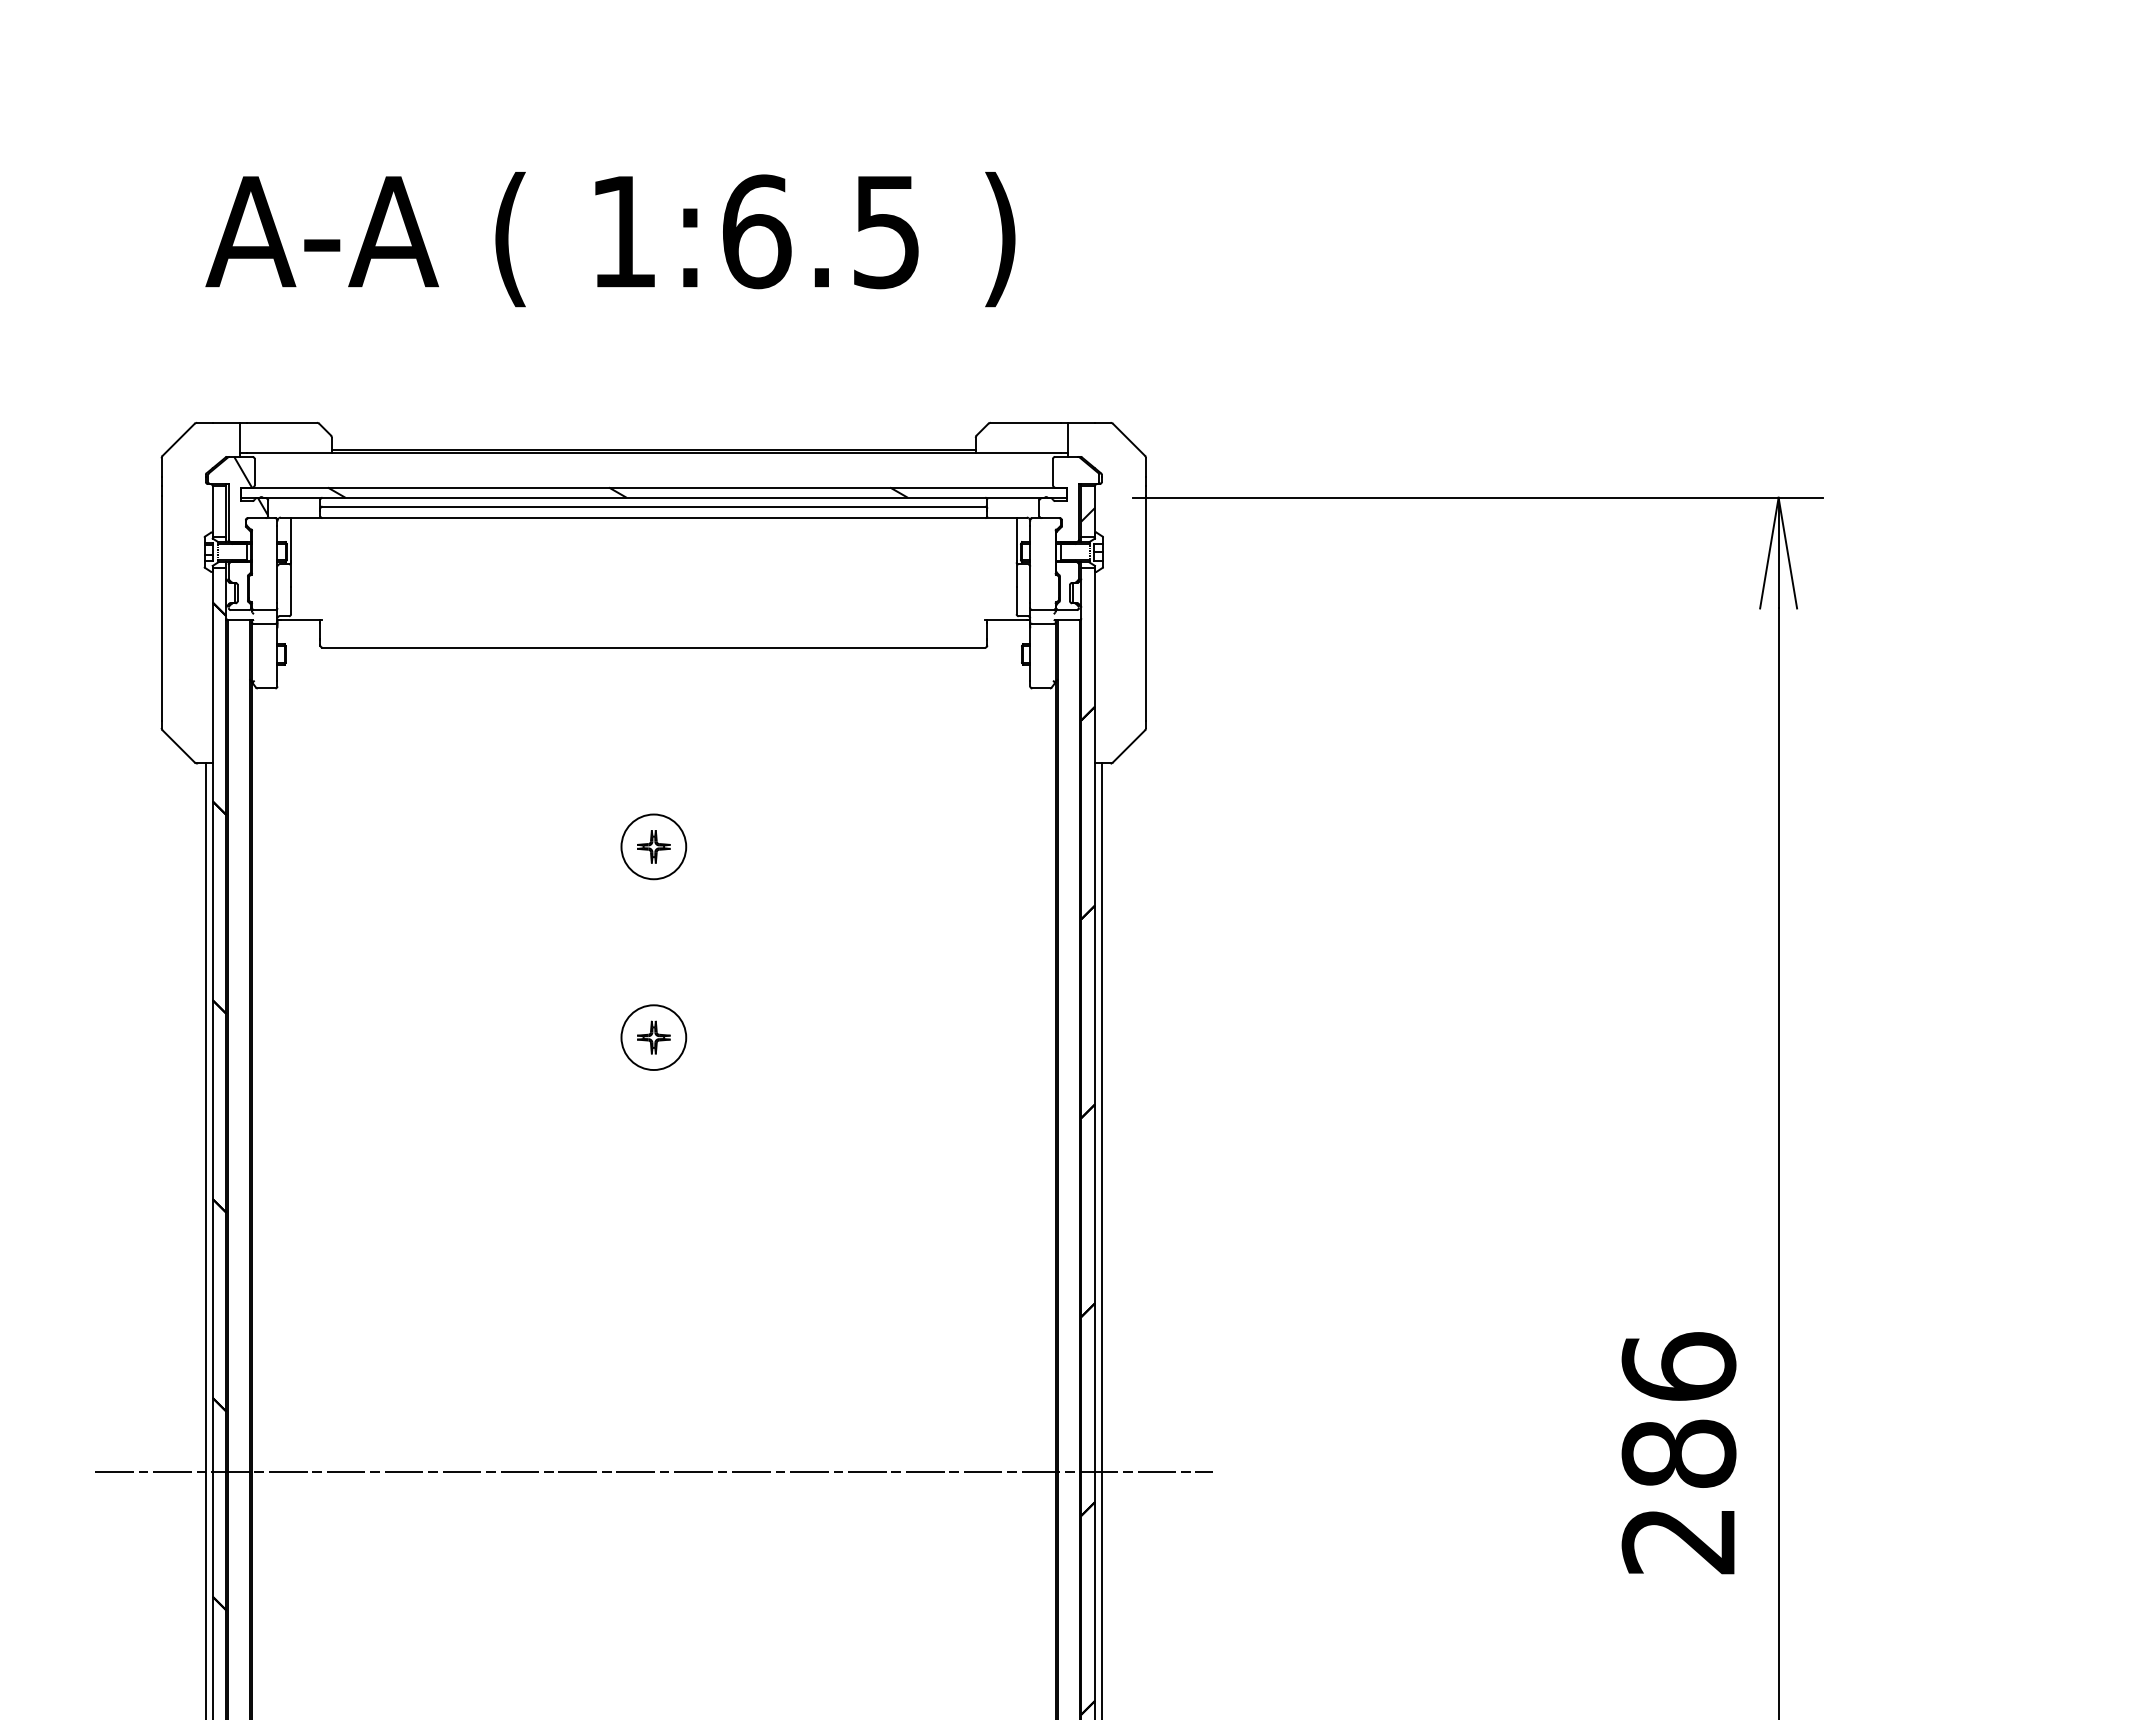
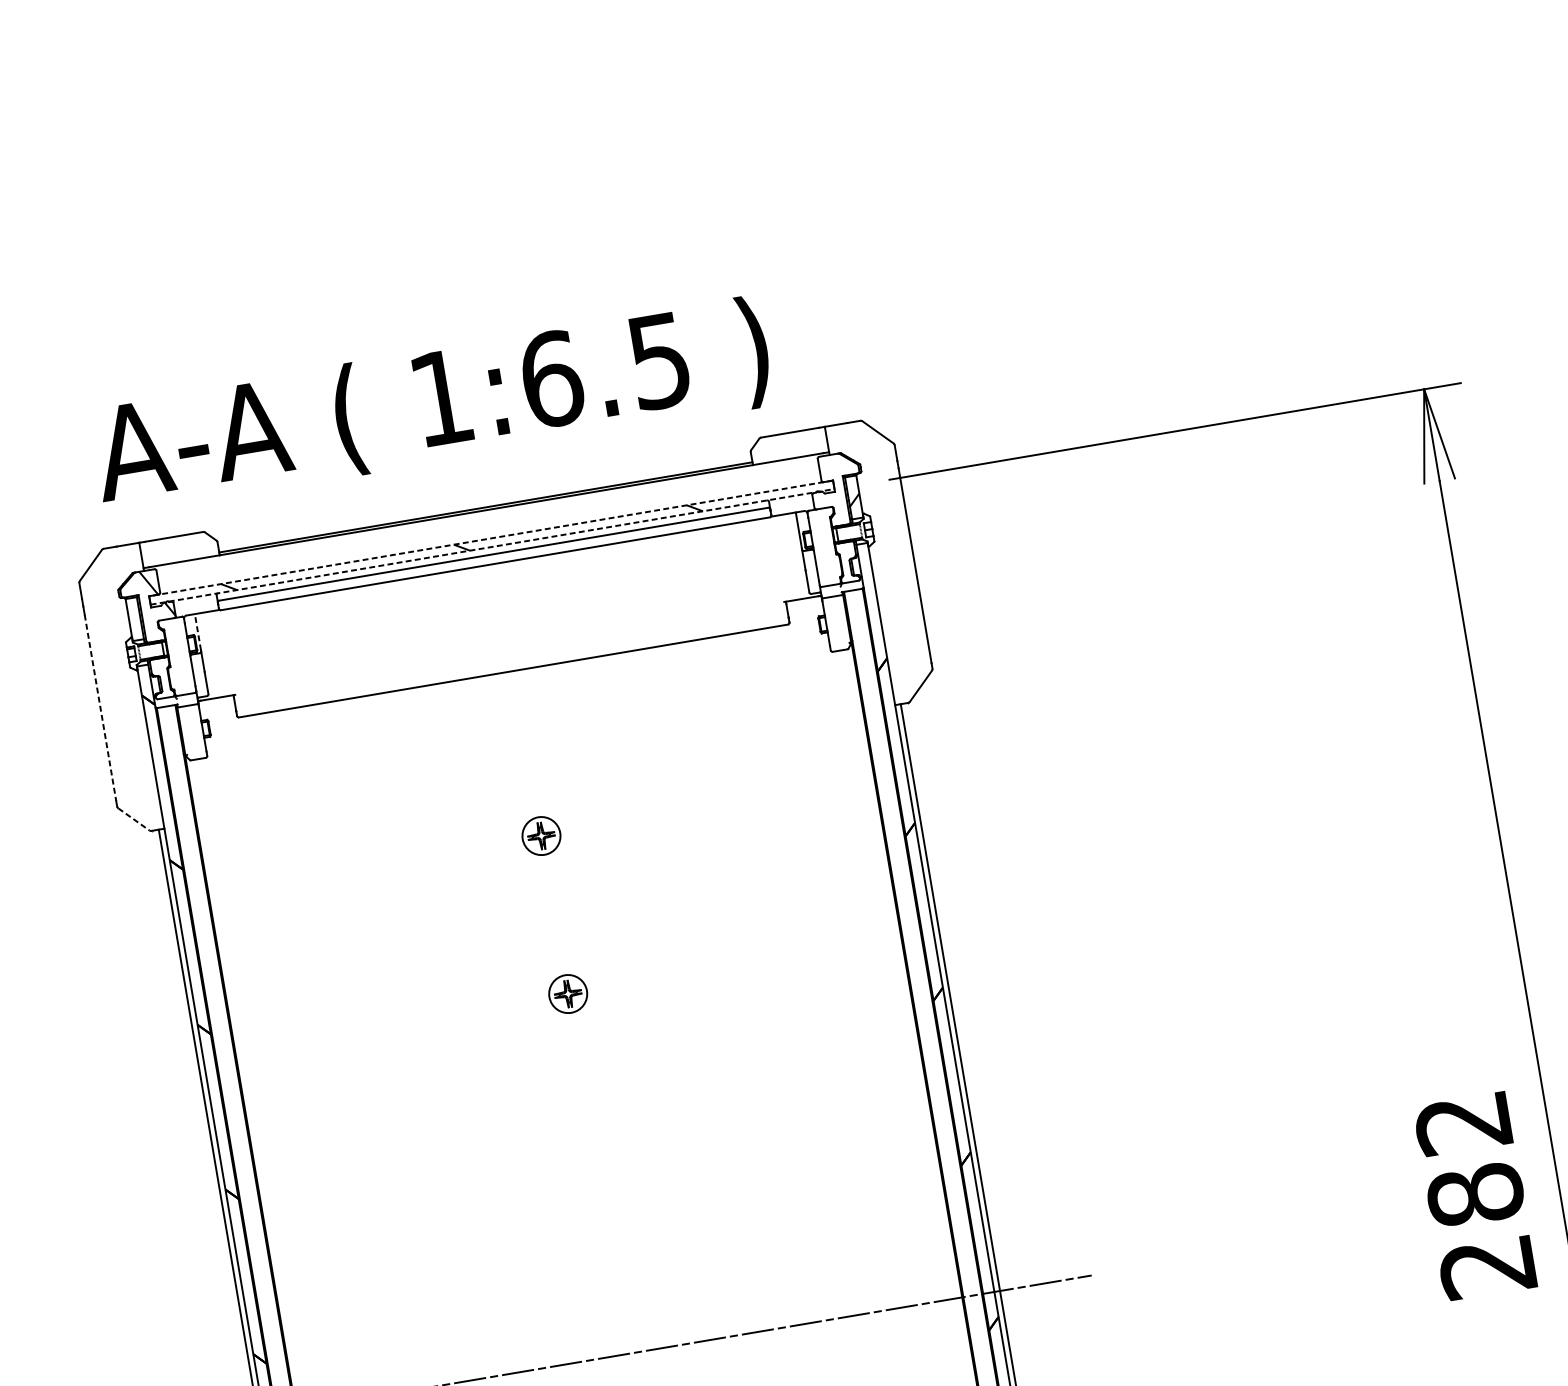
text: (610, 239) -> (431, 406), moved
line: (653, 487) -> (490, 538), solid -> dashed
line: (653, 497) -> (492, 546), solid -> dashed
line: (291, 539) -> (198, 632), solid -> dashed
line: (161, 609) -> (100, 708), solid -> dashed
line: (178, 746) -> (133, 819), solid -> dashed
circle: (653, 846) -> (541, 835), size x0.7
circle: (653, 1037) -> (567, 993), size x0.7
text: (1678, 1366) -> (1462, 1122), 286 -> 282

